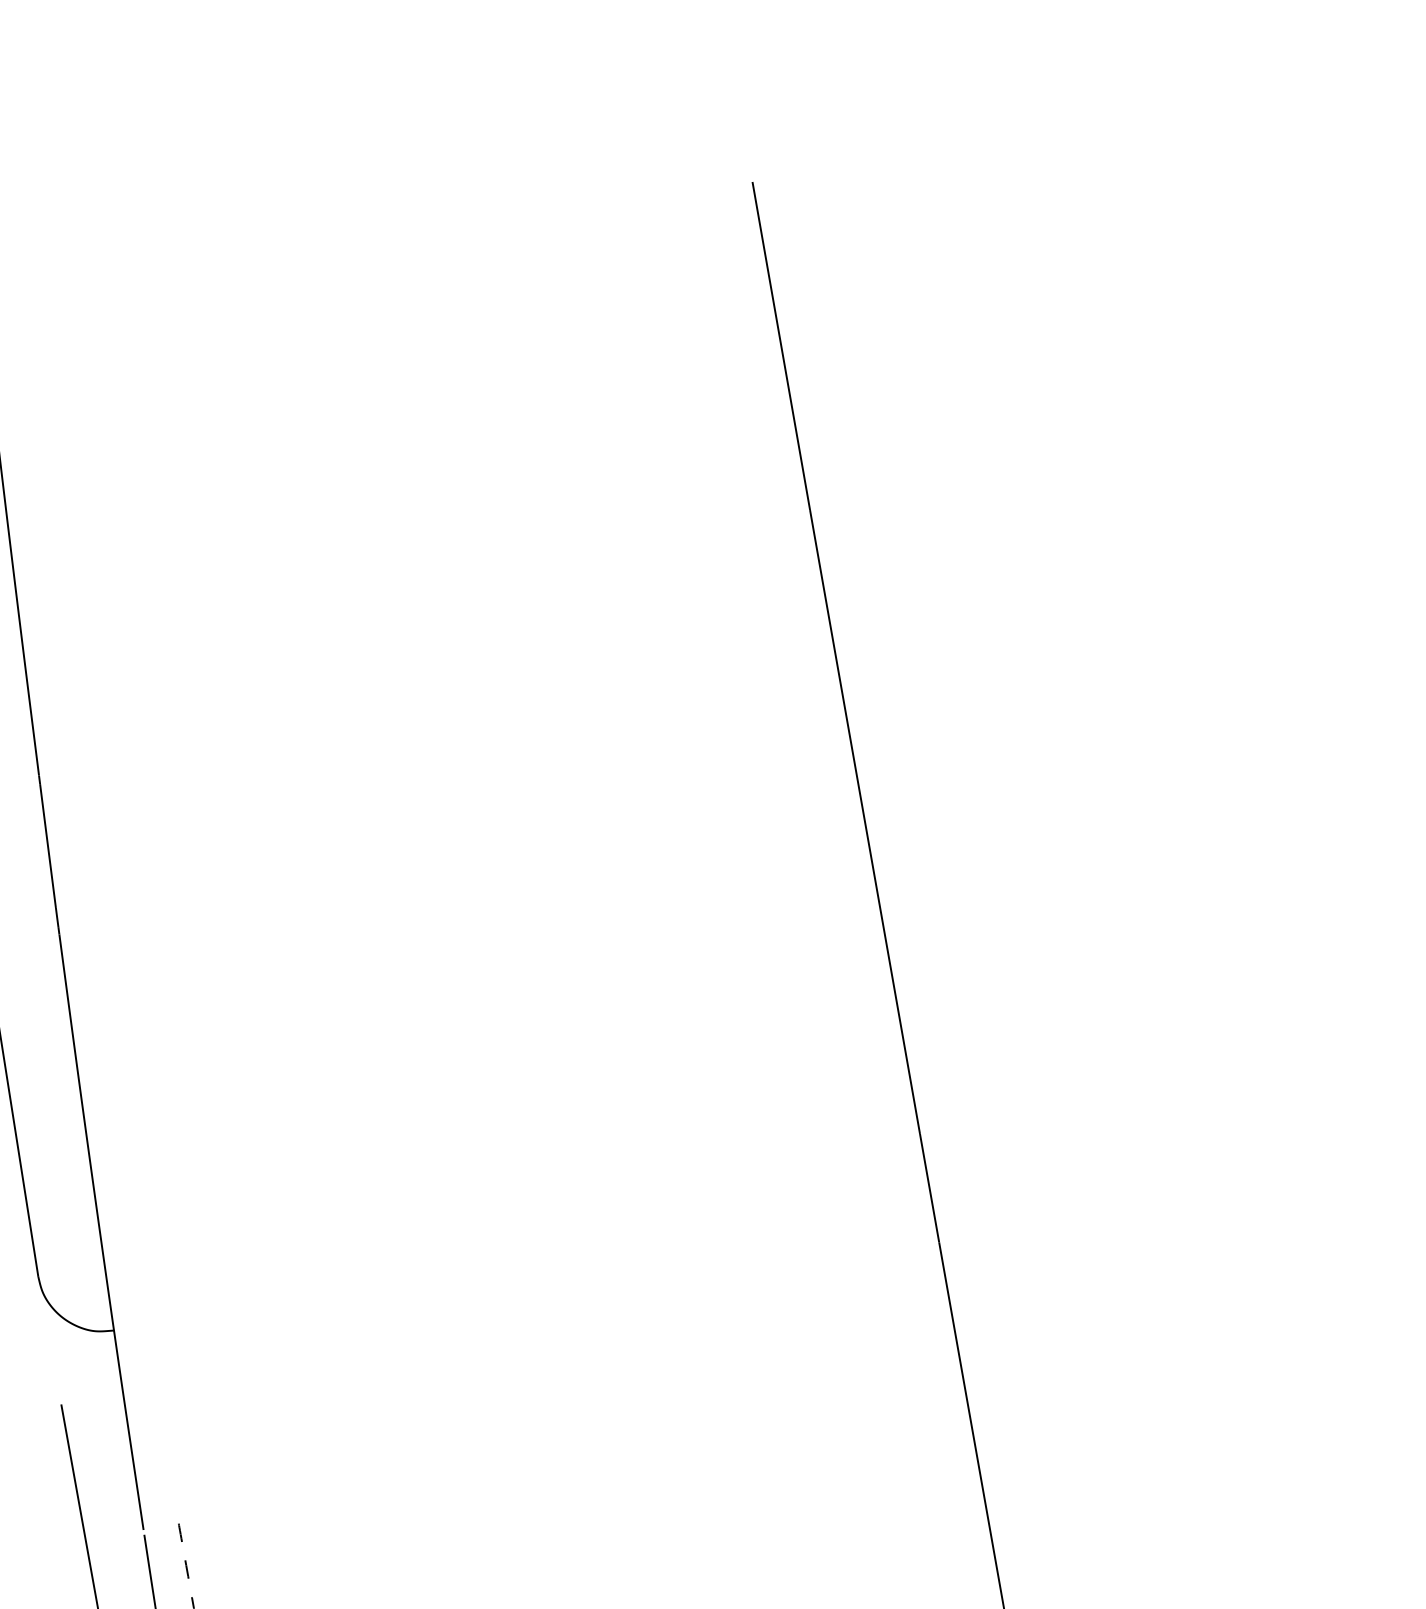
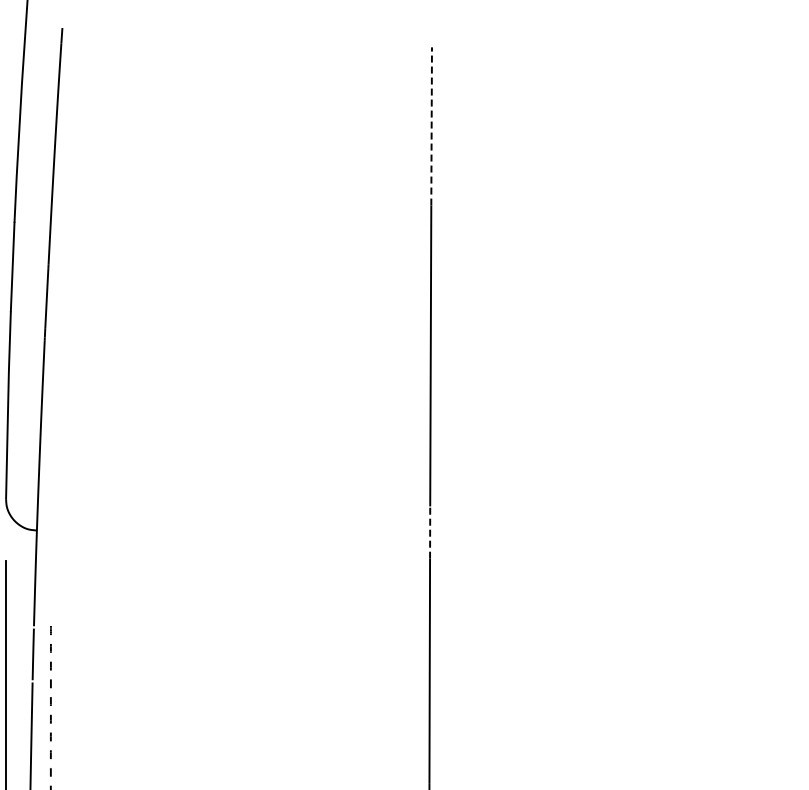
line: (780, 344) -> (431, 125), solid -> dashed
line: (930, 1187) -> (430, 532), solid -> dashed

